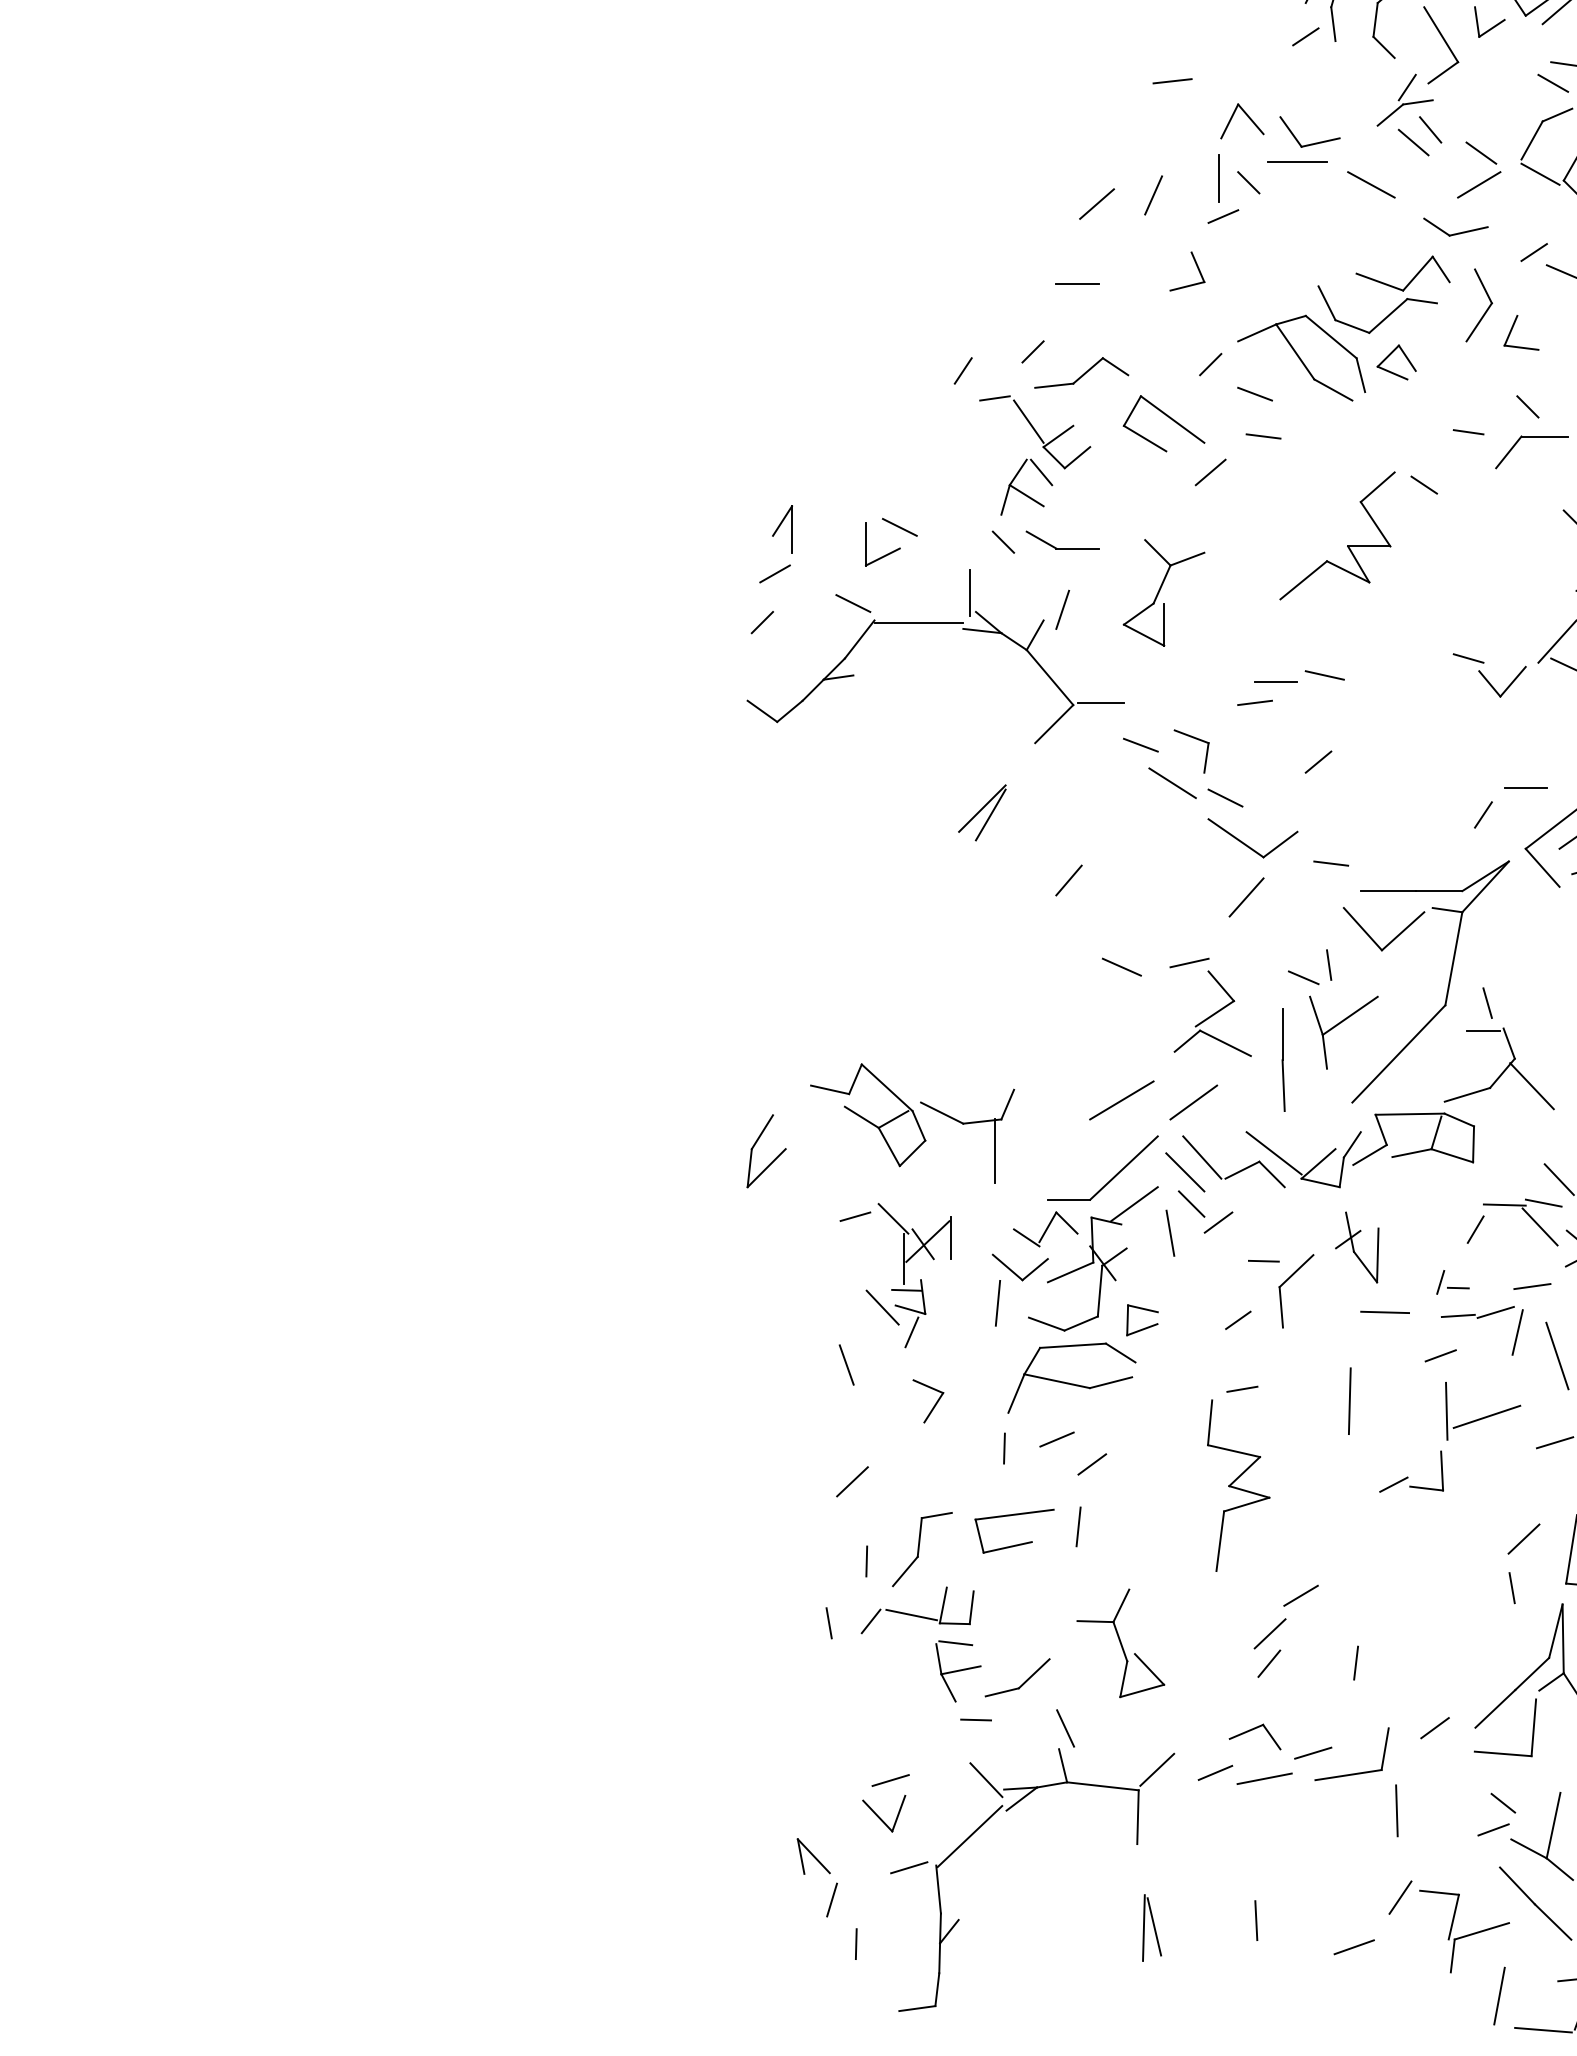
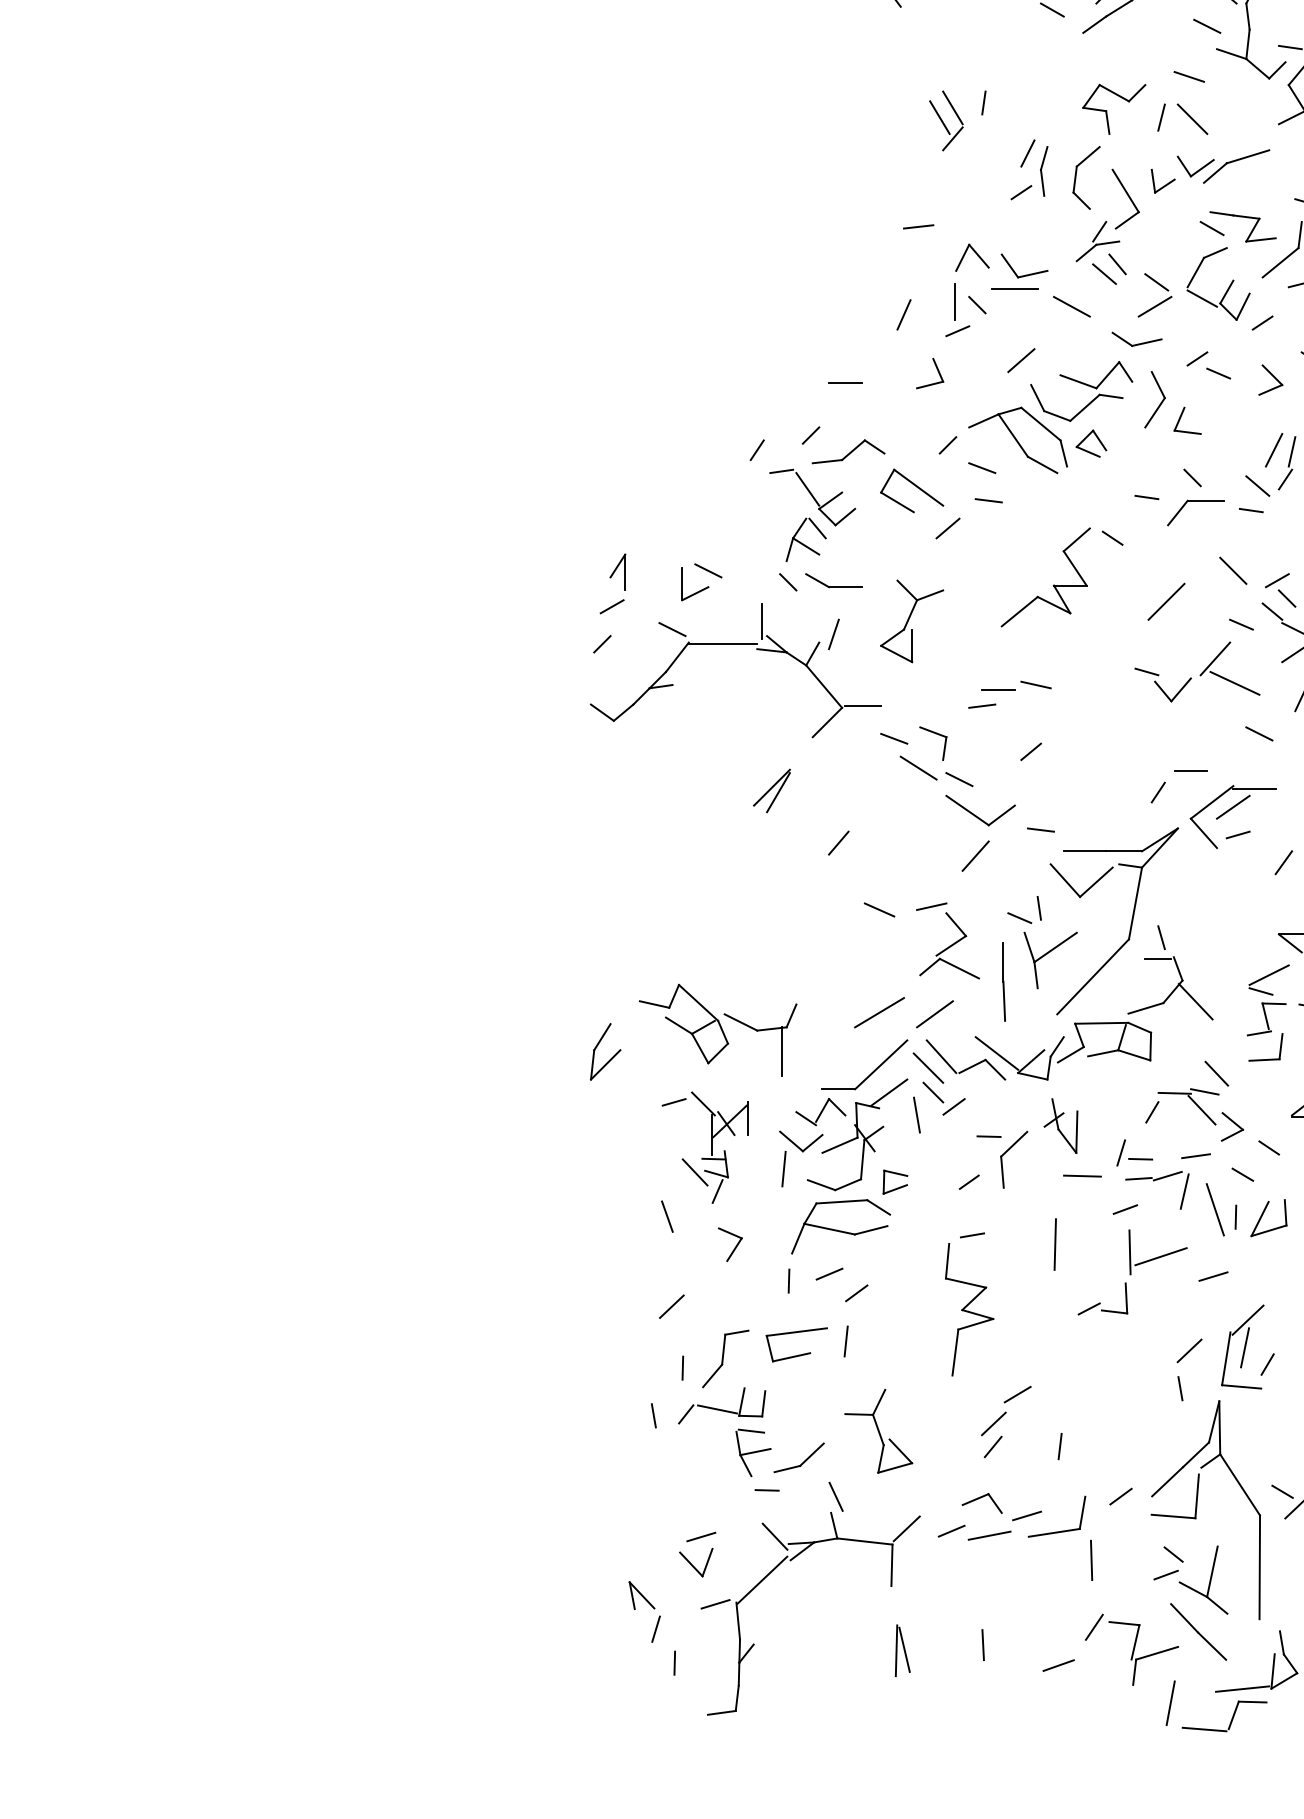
line: (1097, 203) -> (1021, 360), moved
line: (1494, 567) -> (1166, 601), added
part: (1452, 1281) -> (1134, 1152), size x1.43

